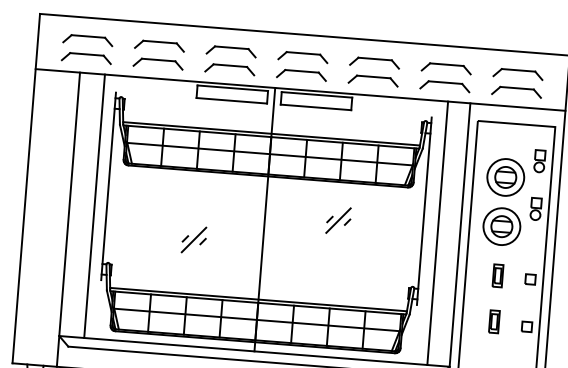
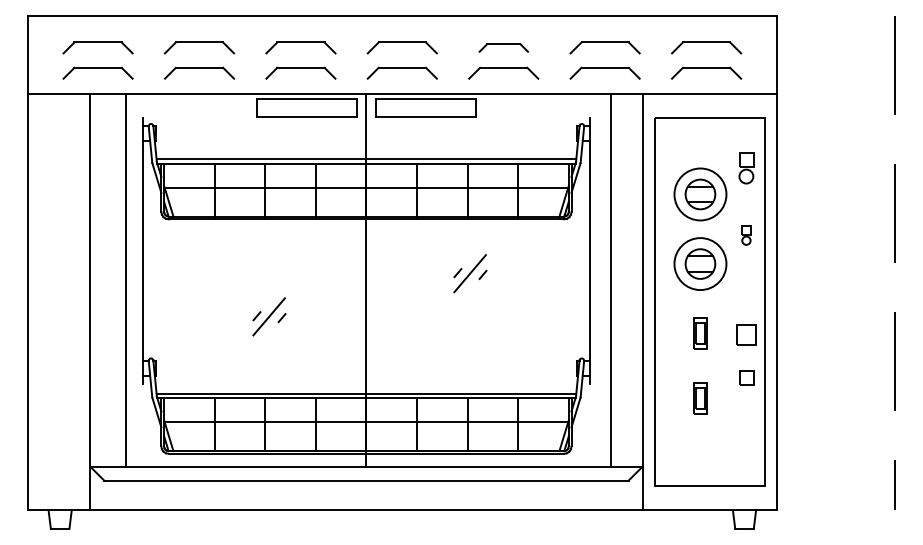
part: (374, 62) -> (503, 47), size x0.7
part: (536, 209) -> (746, 235), size x0.6
part: (530, 279) -> (746, 334), size x1.4
part: (526, 326) -> (746, 377), moved

